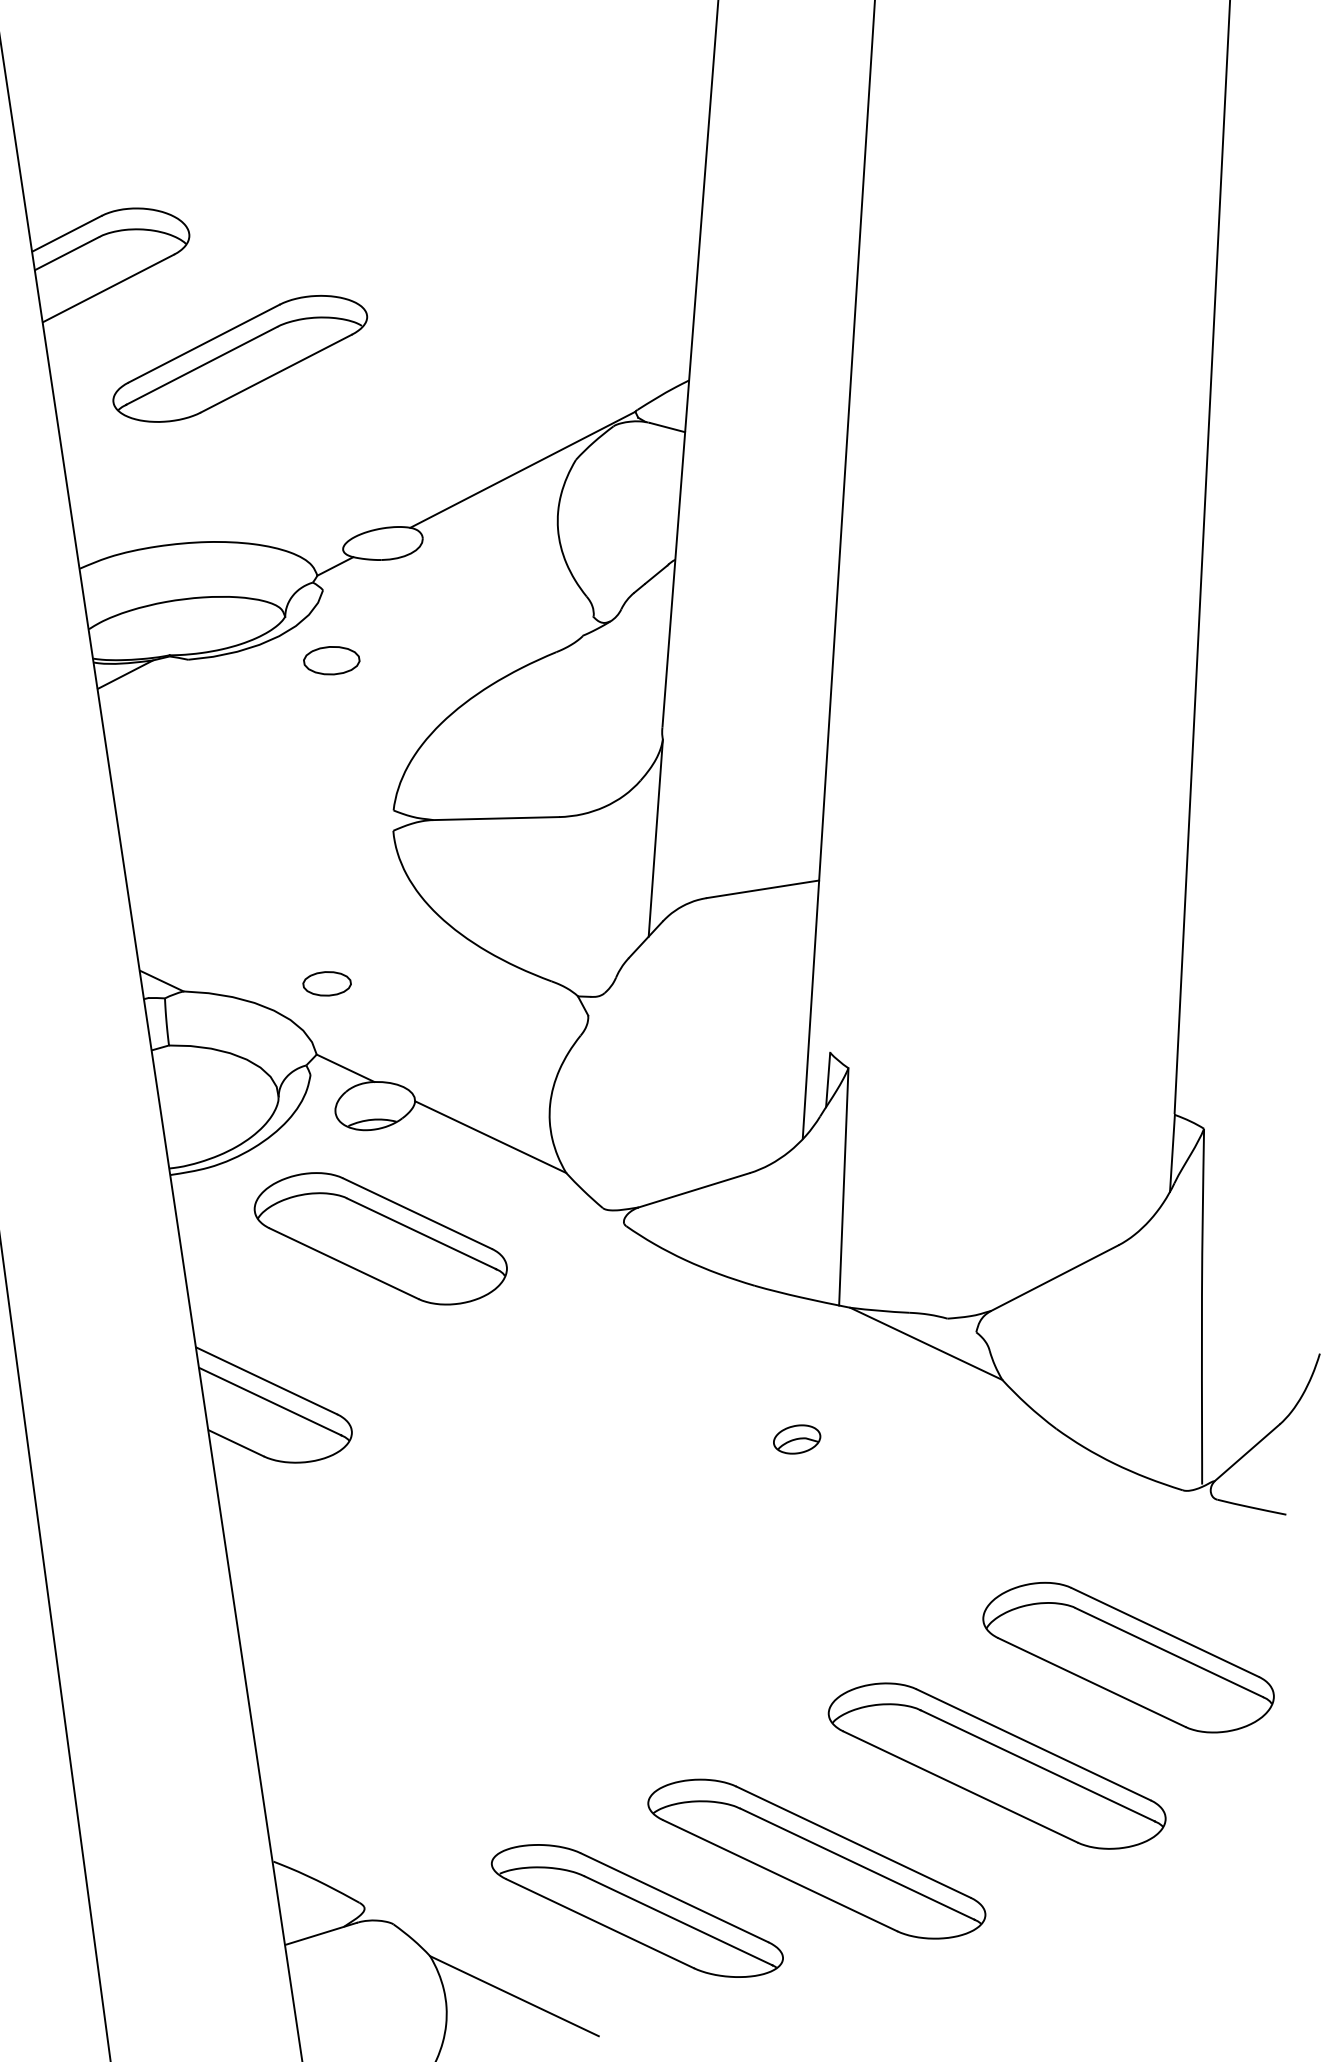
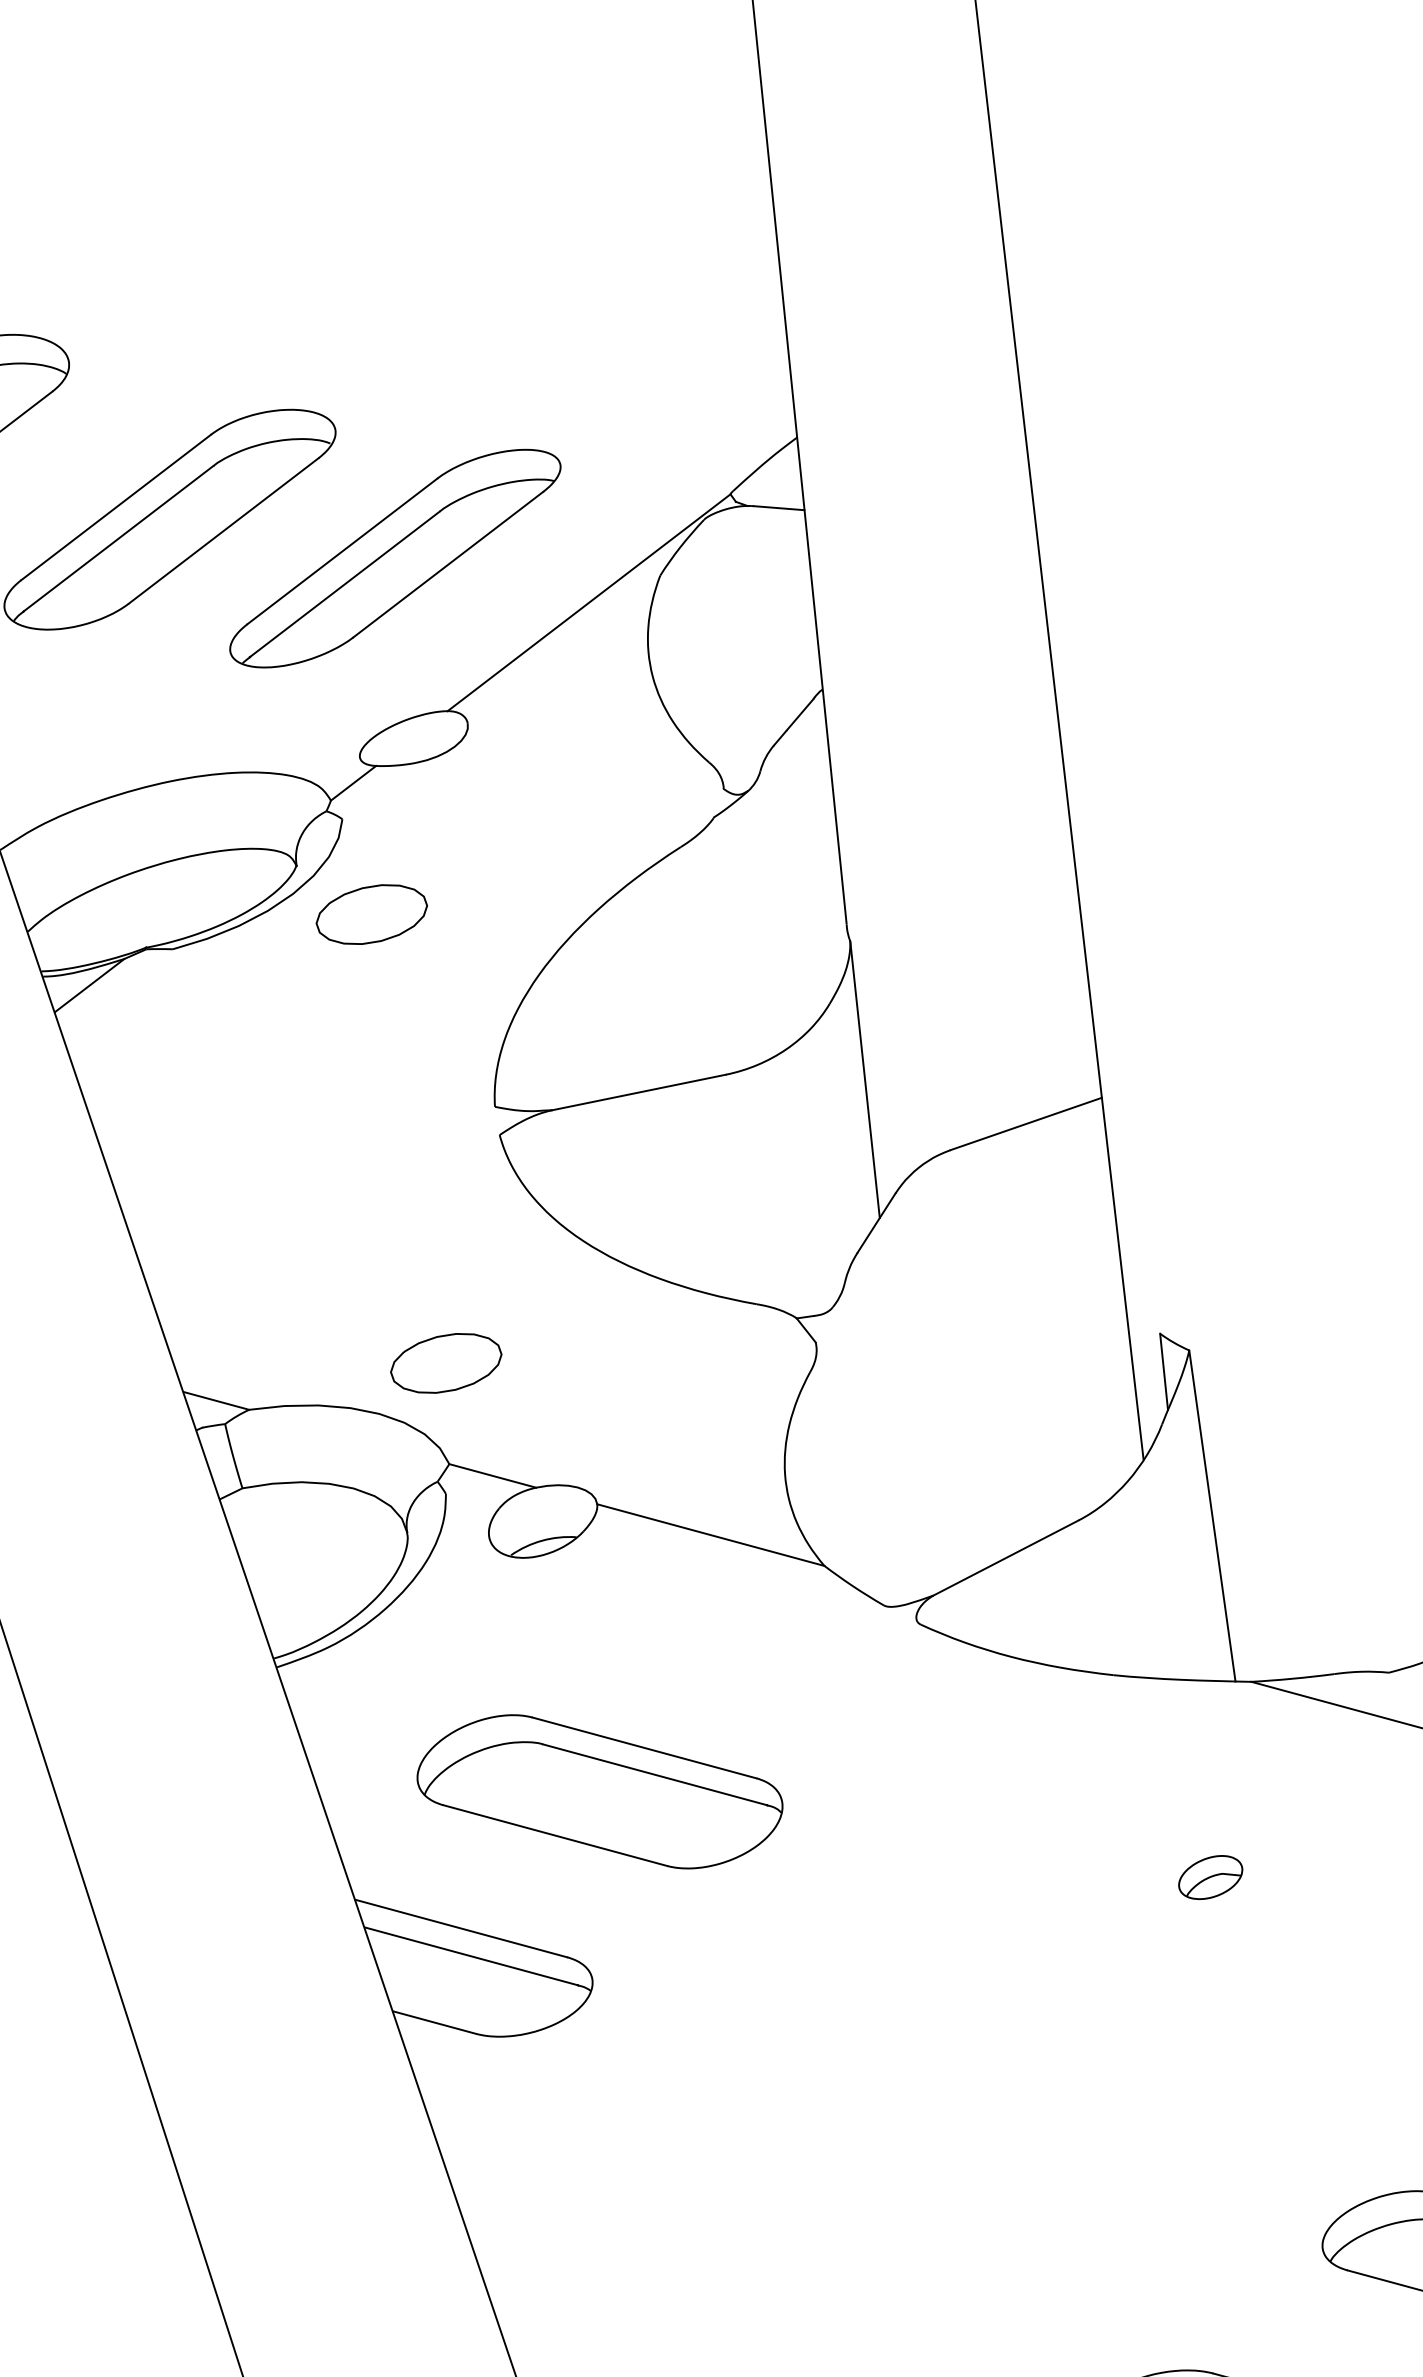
part: (392, 414) -> (394, 558), added
part: (331, 660) -> (371, 914), size x1.43
part: (326, 983) -> (445, 1363), size x1.67
part: (380, 1238) -> (599, 1791), moved

